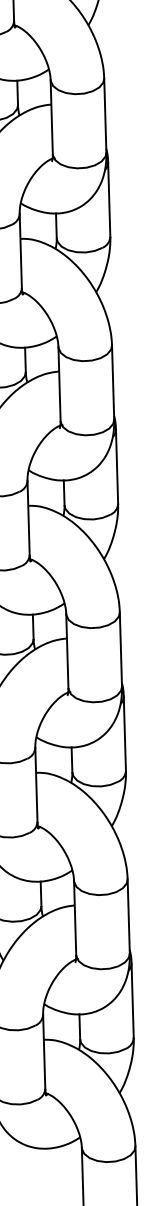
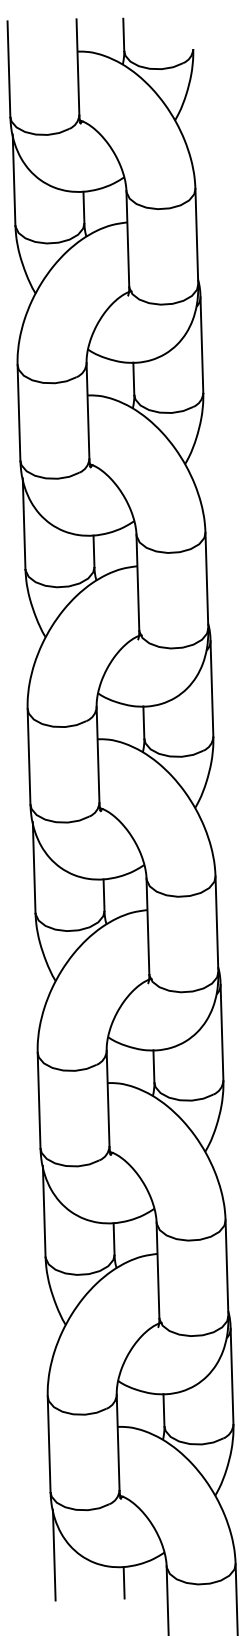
line: (48, 1160) -> (123, 1582), added

